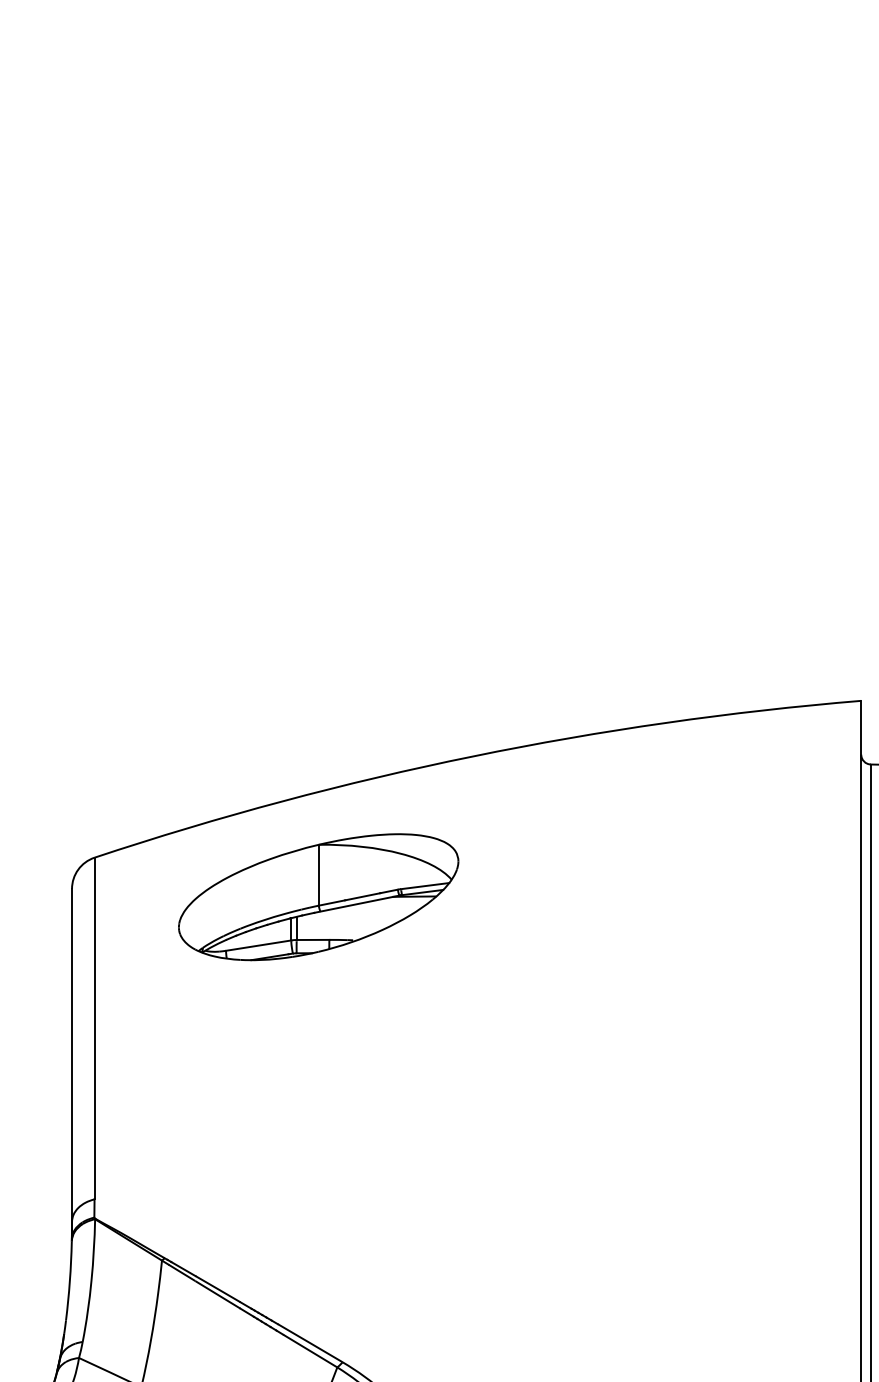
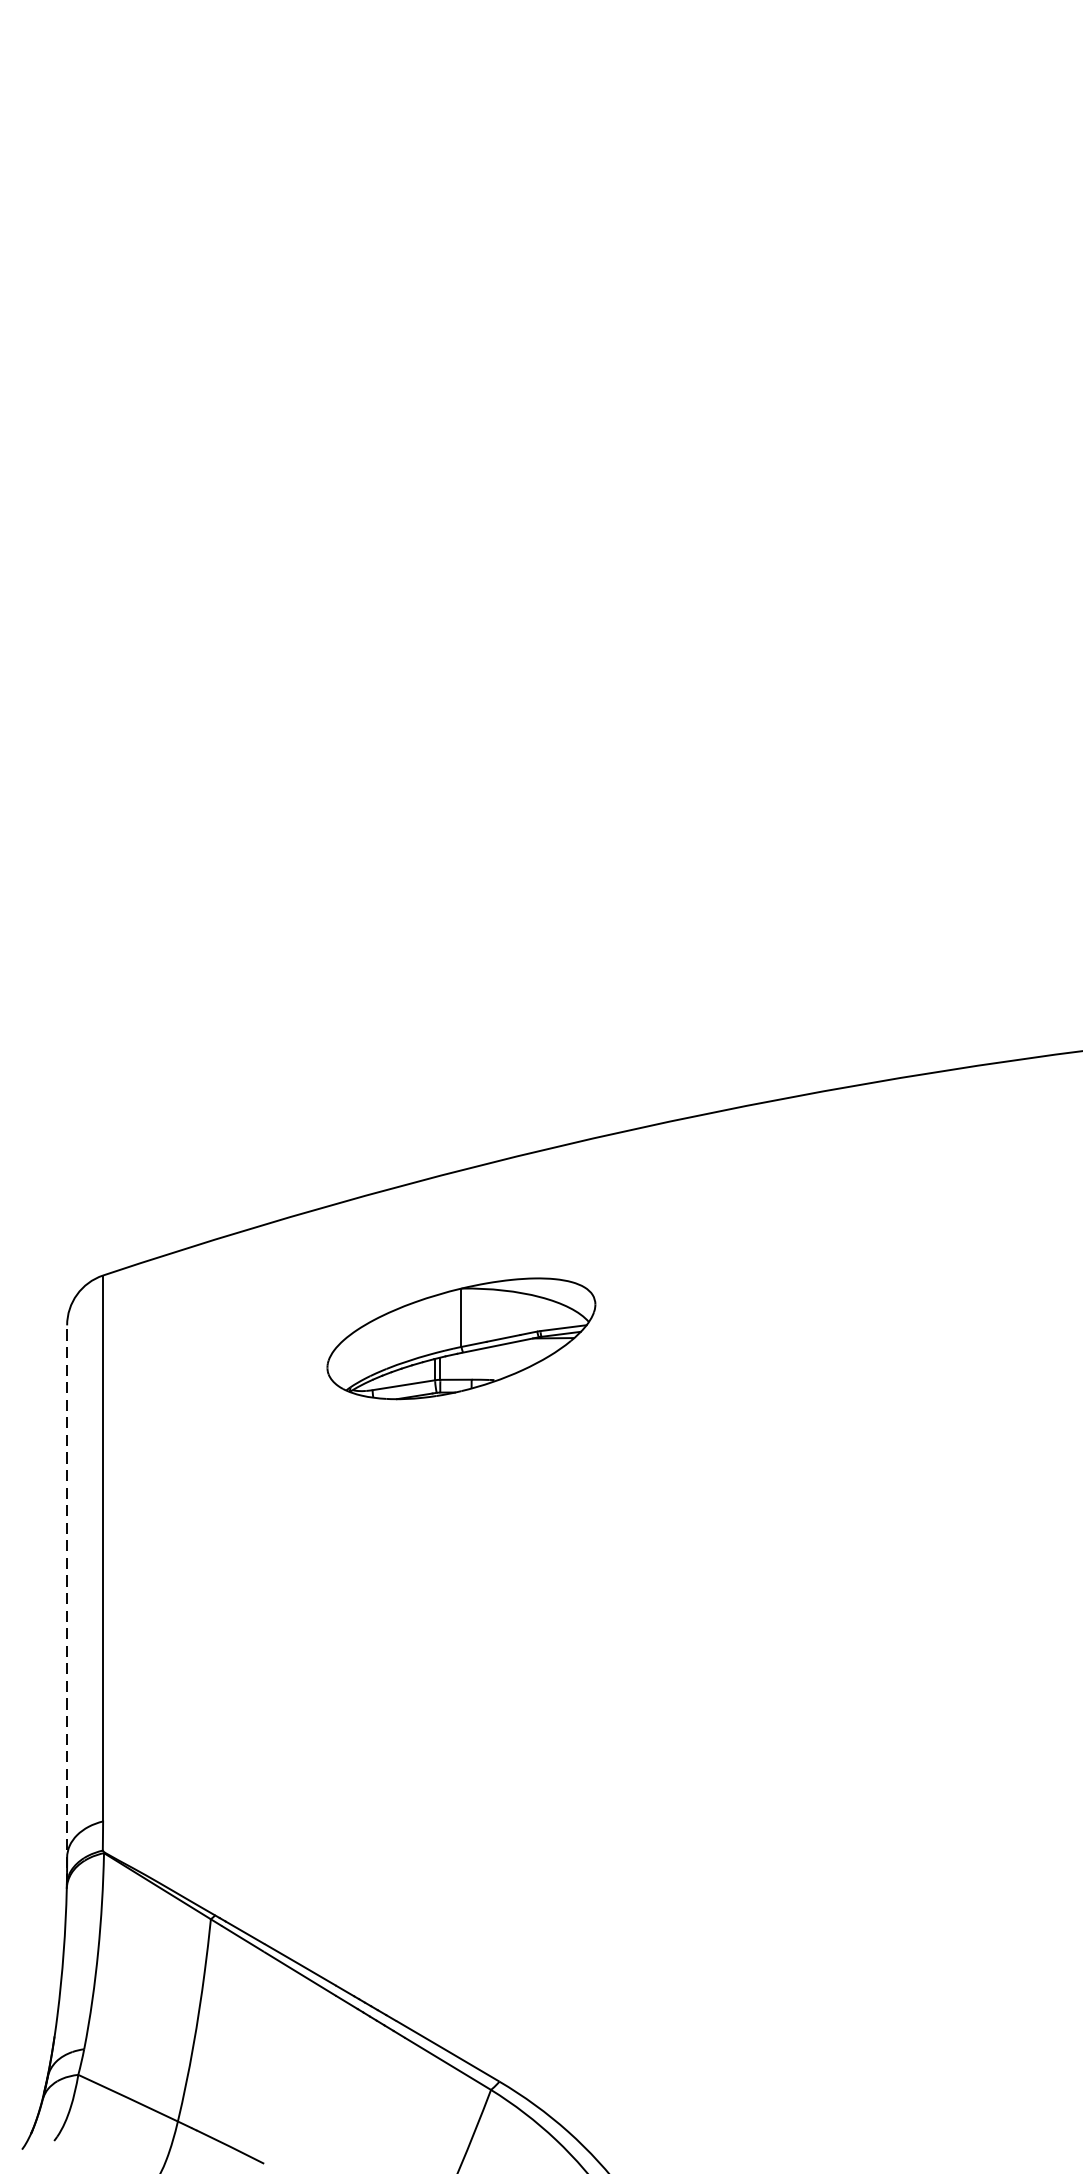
part: (318, 897) -> (460, 1339), size x0.6
line: (72, 1063) -> (67, 1604), solid -> dashed

